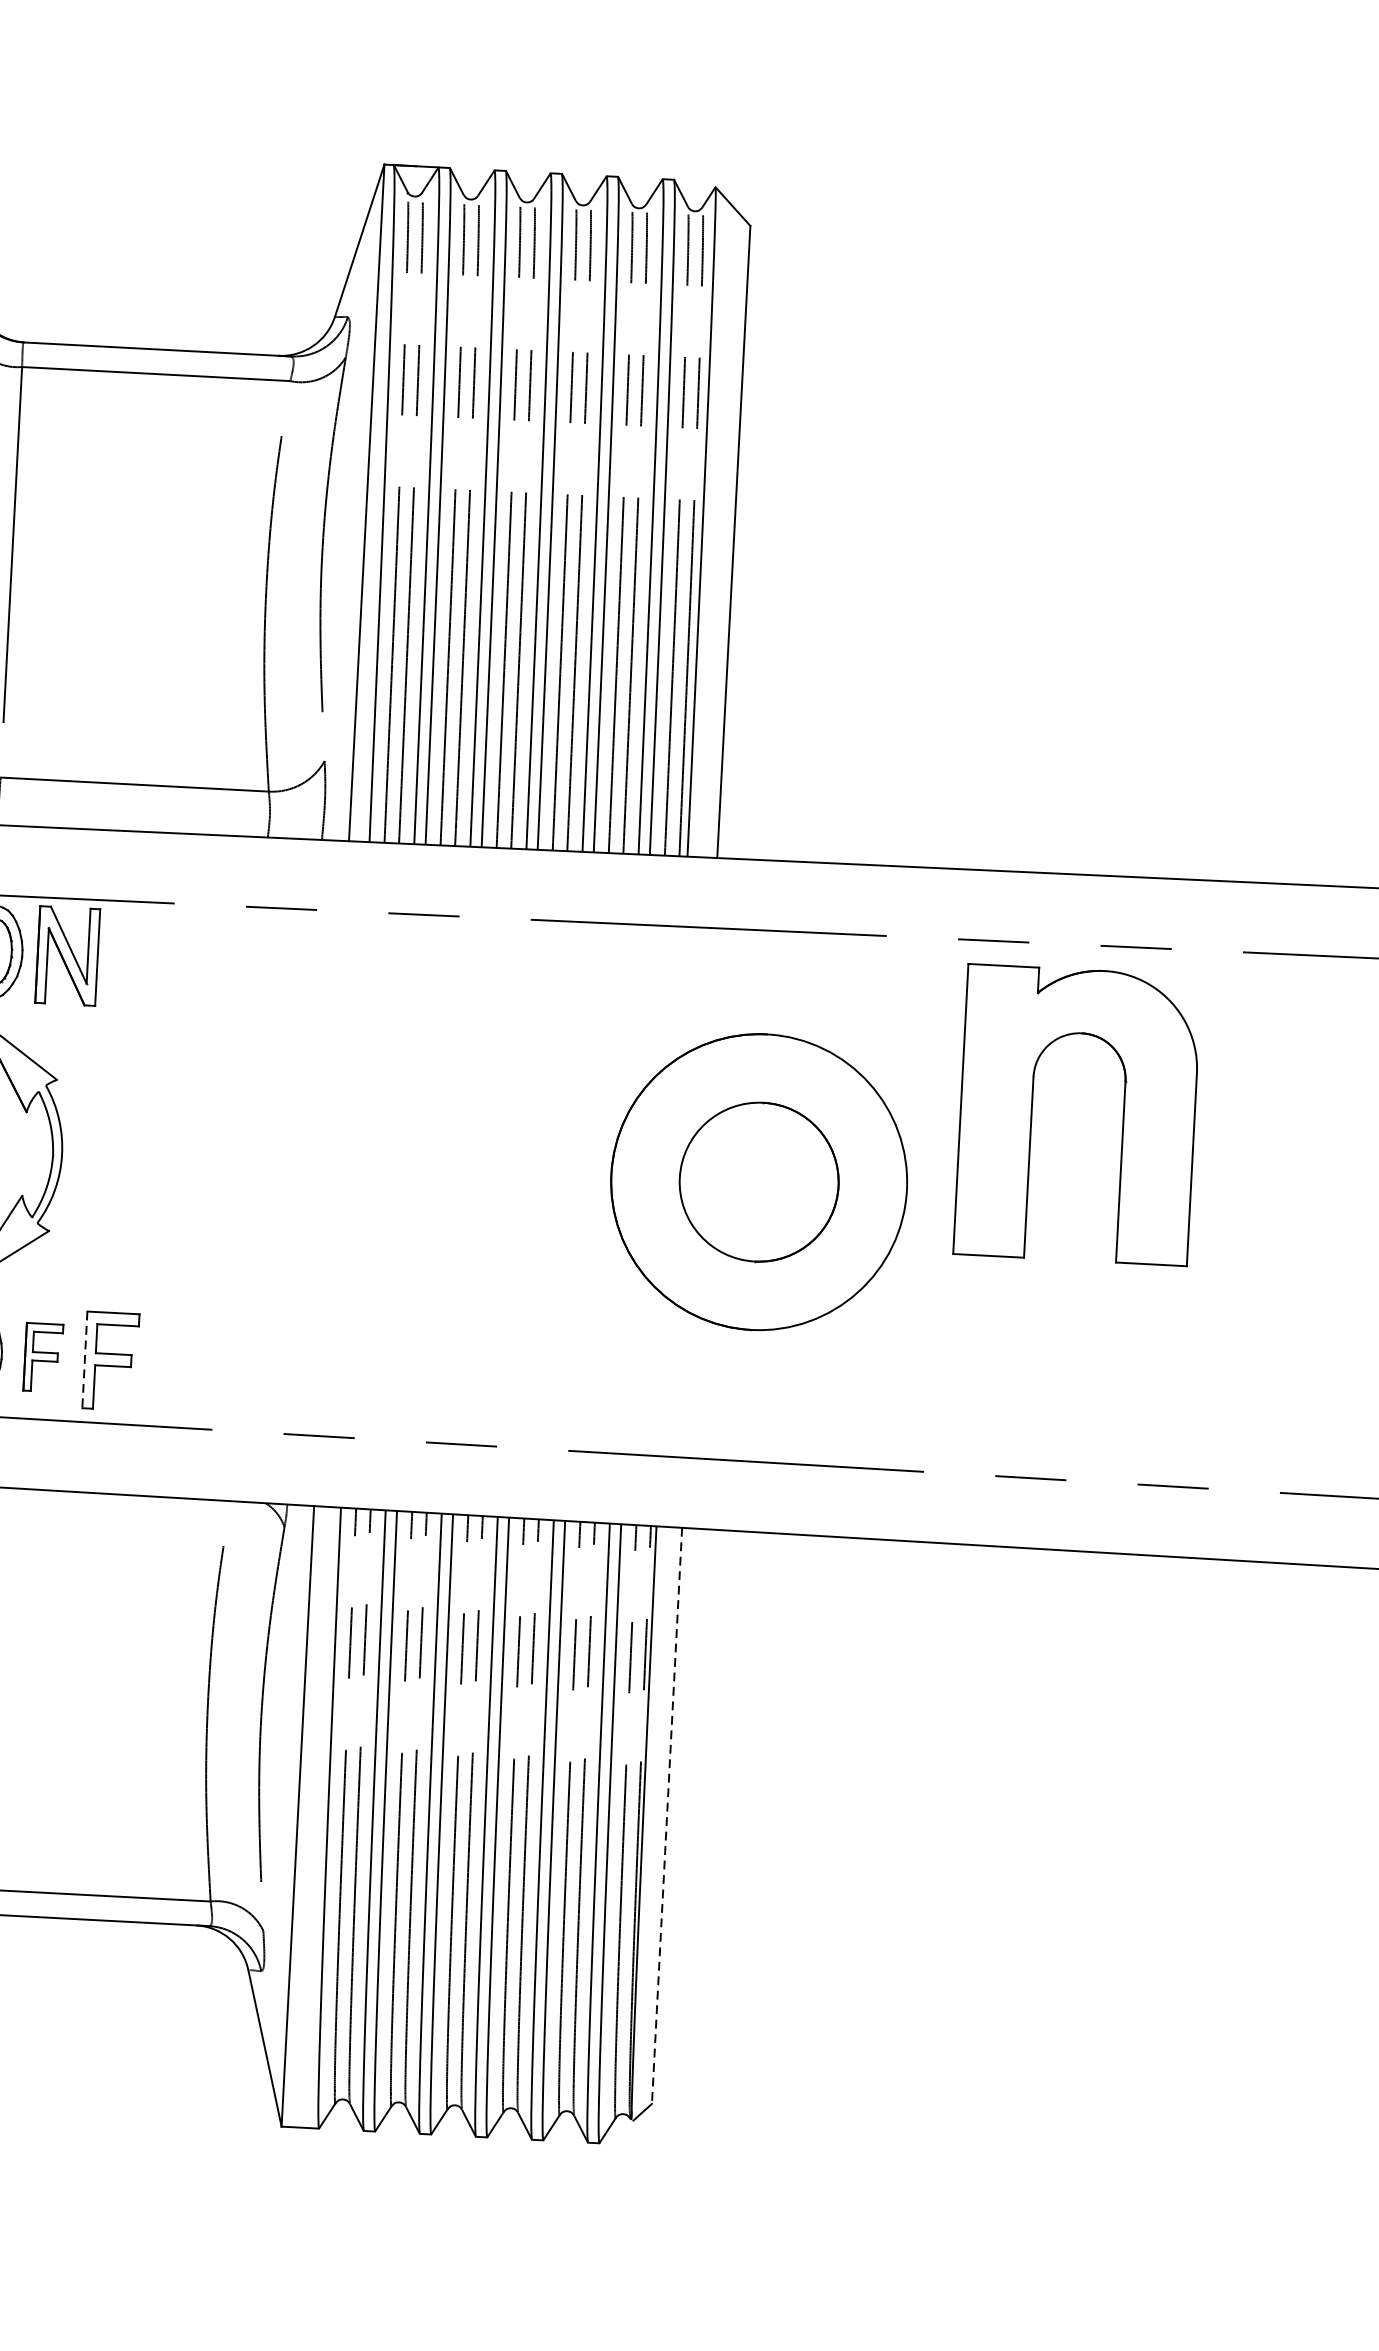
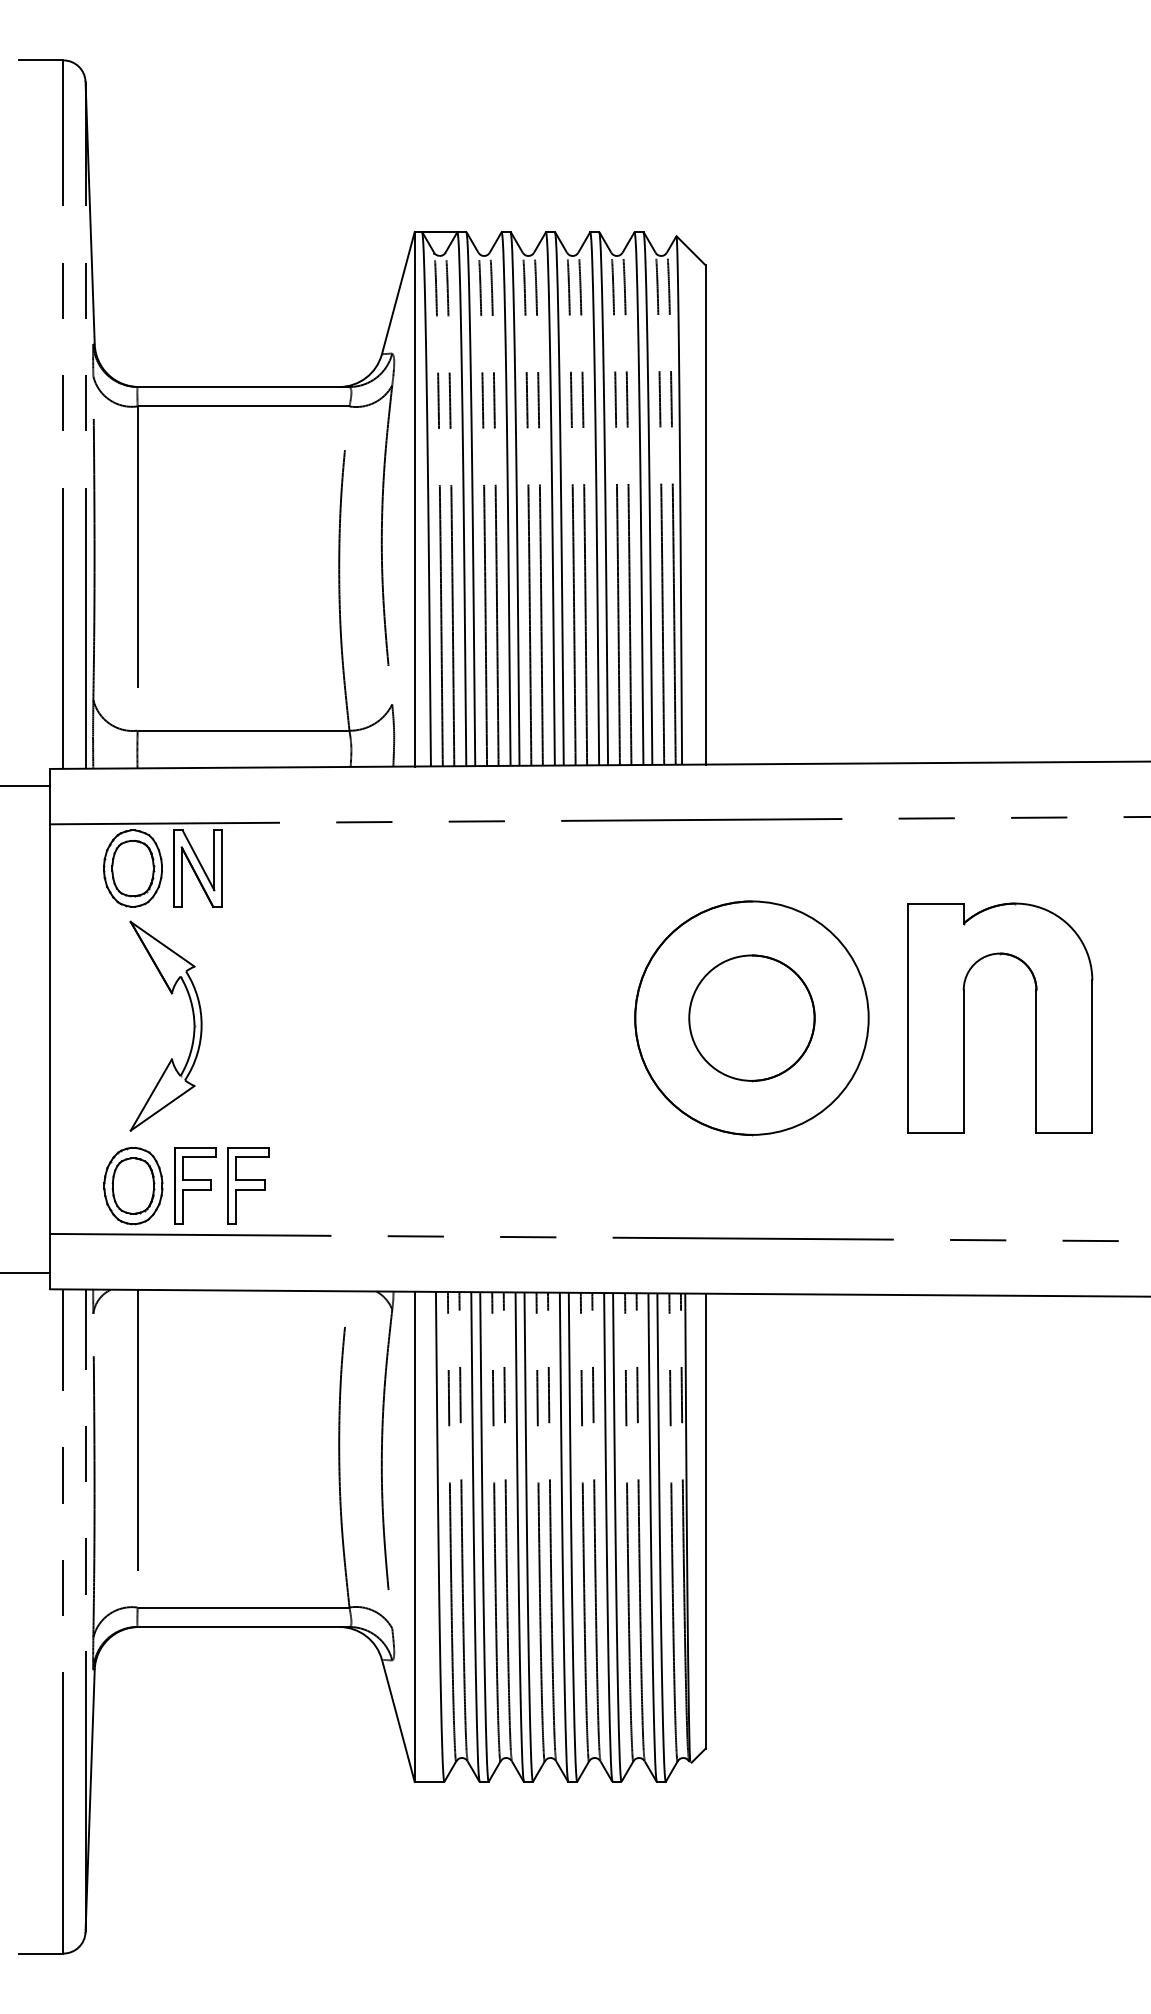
part: (1122, 1116) -> (1035, 1017), moved
part: (43, 1357) -> (195, 1185), size x1.43
line: (85, 1360) -> (228, 1186), dashed -> solid
line: (666, 1816) -> (705, 1521), dashed -> solid

